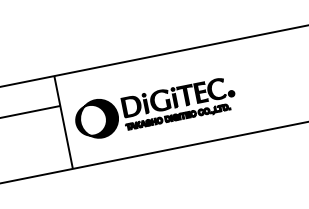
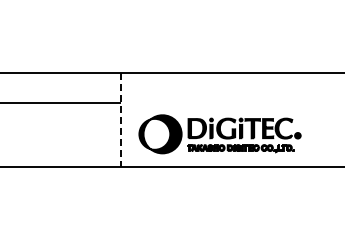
part: (154, 107) -> (219, 134), moved
line: (63, 123) -> (120, 120), solid -> dashed

